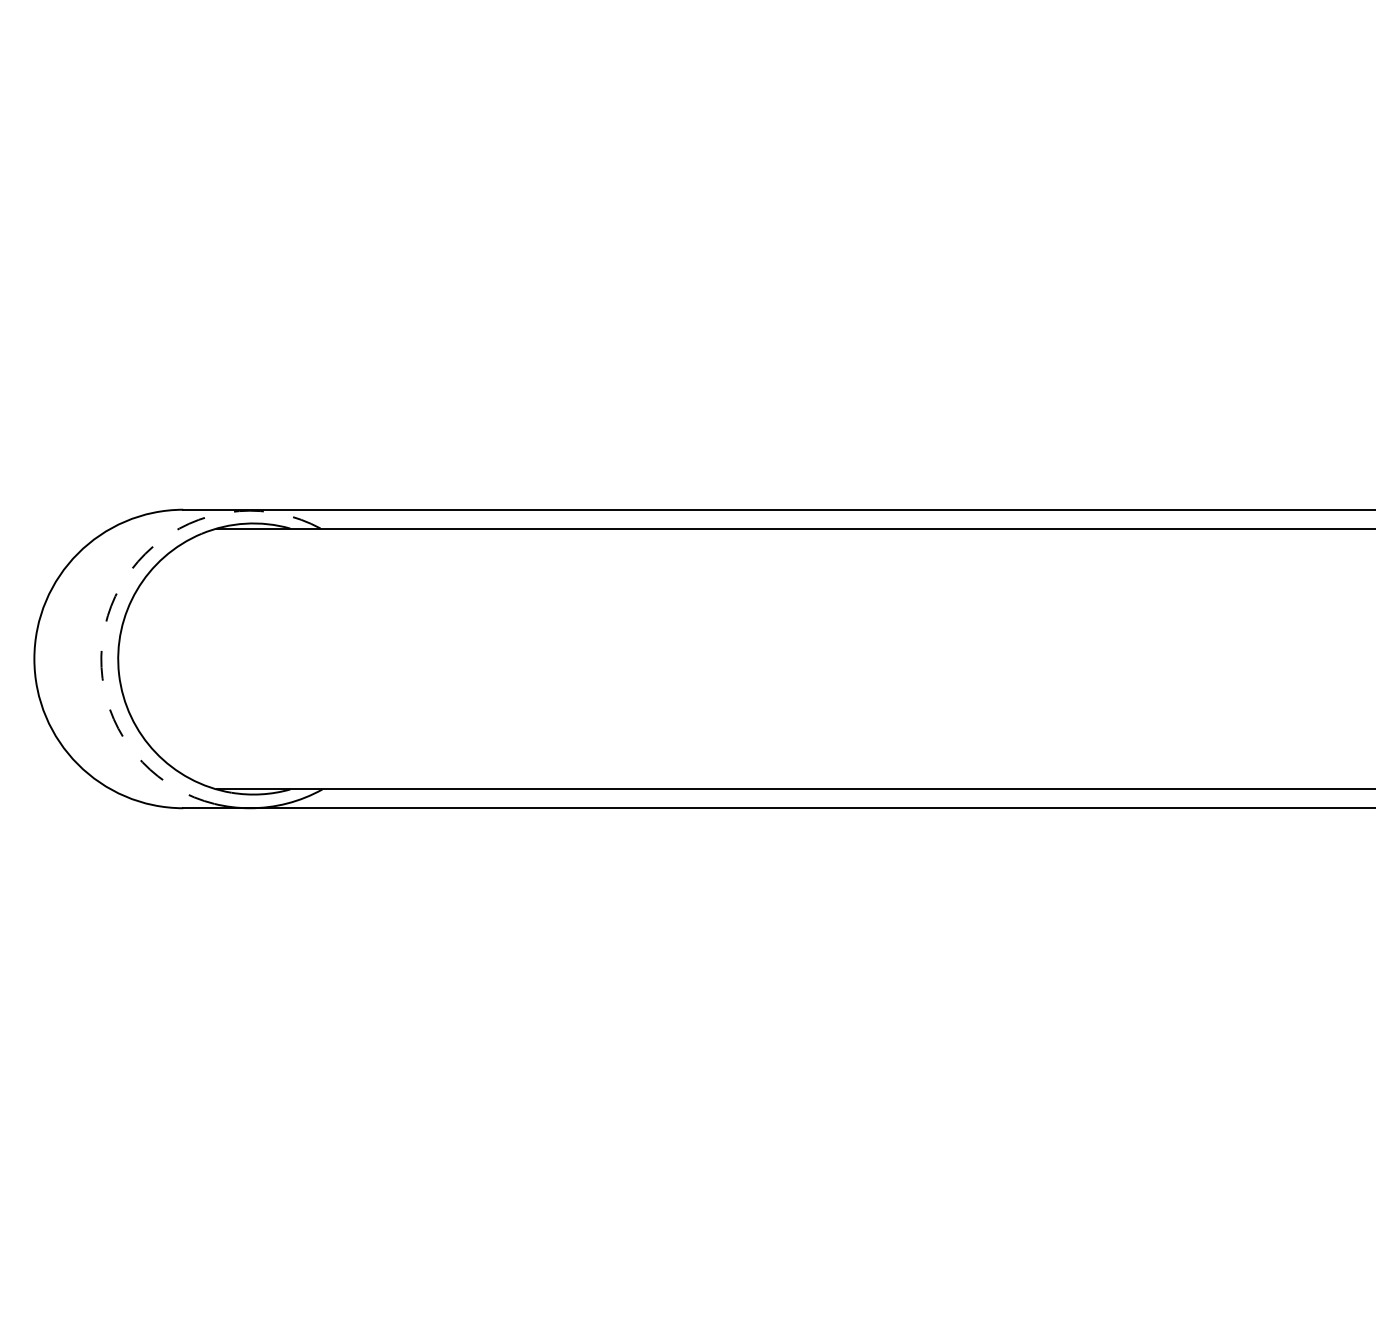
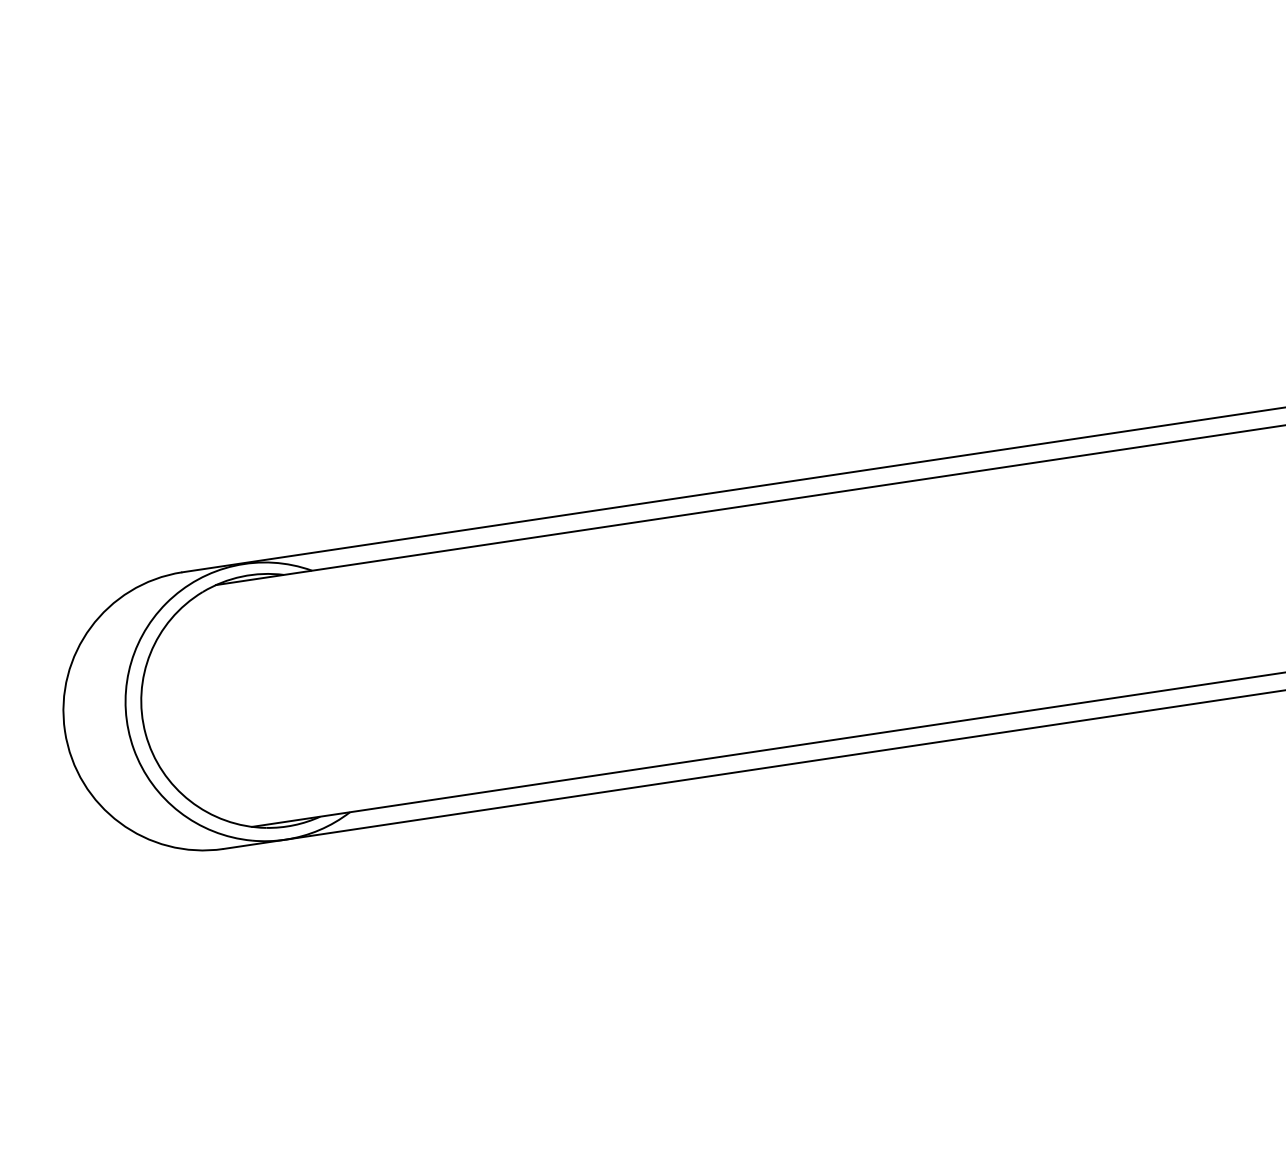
arc: (111, 606) -> (129, 671), dashed -> solid

